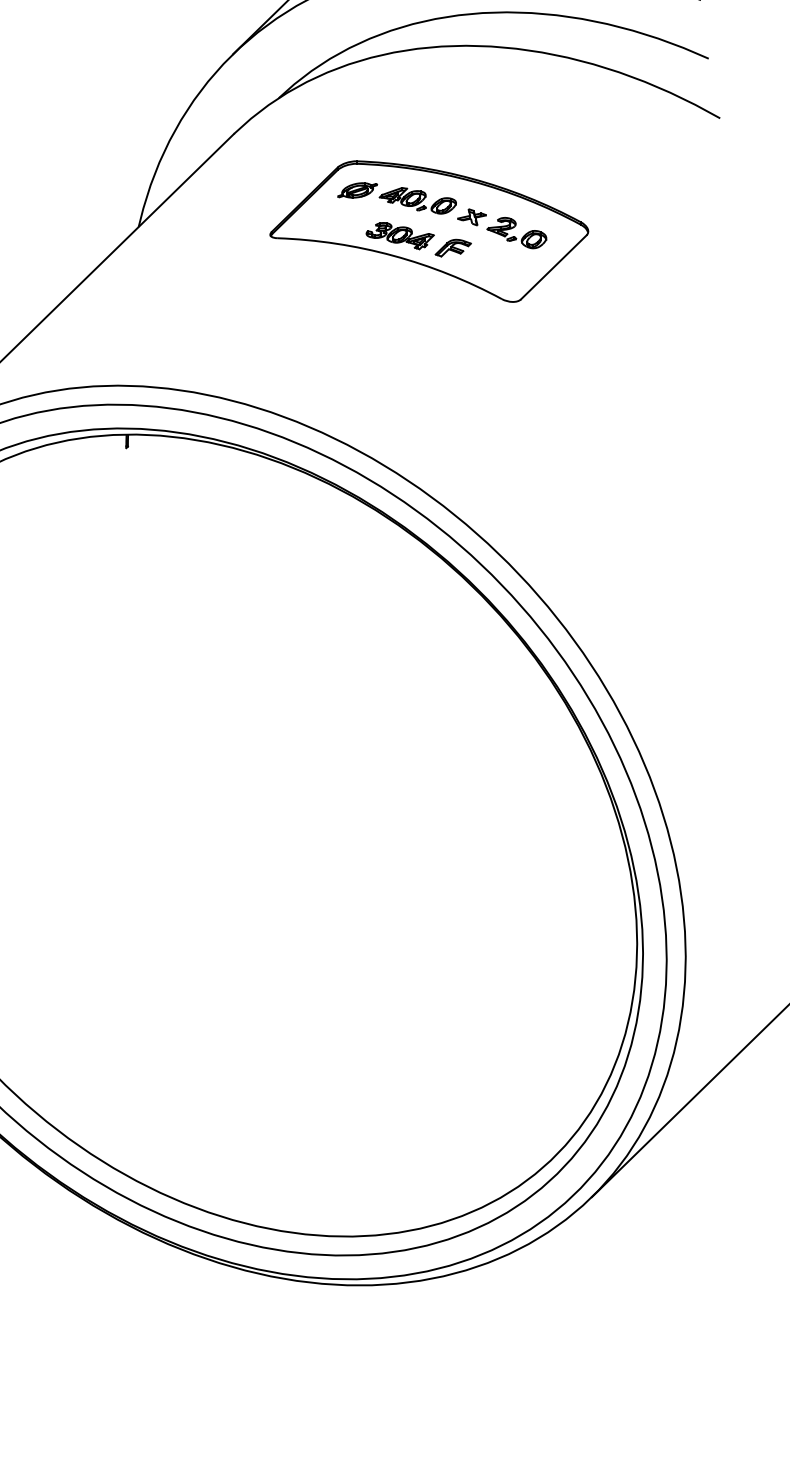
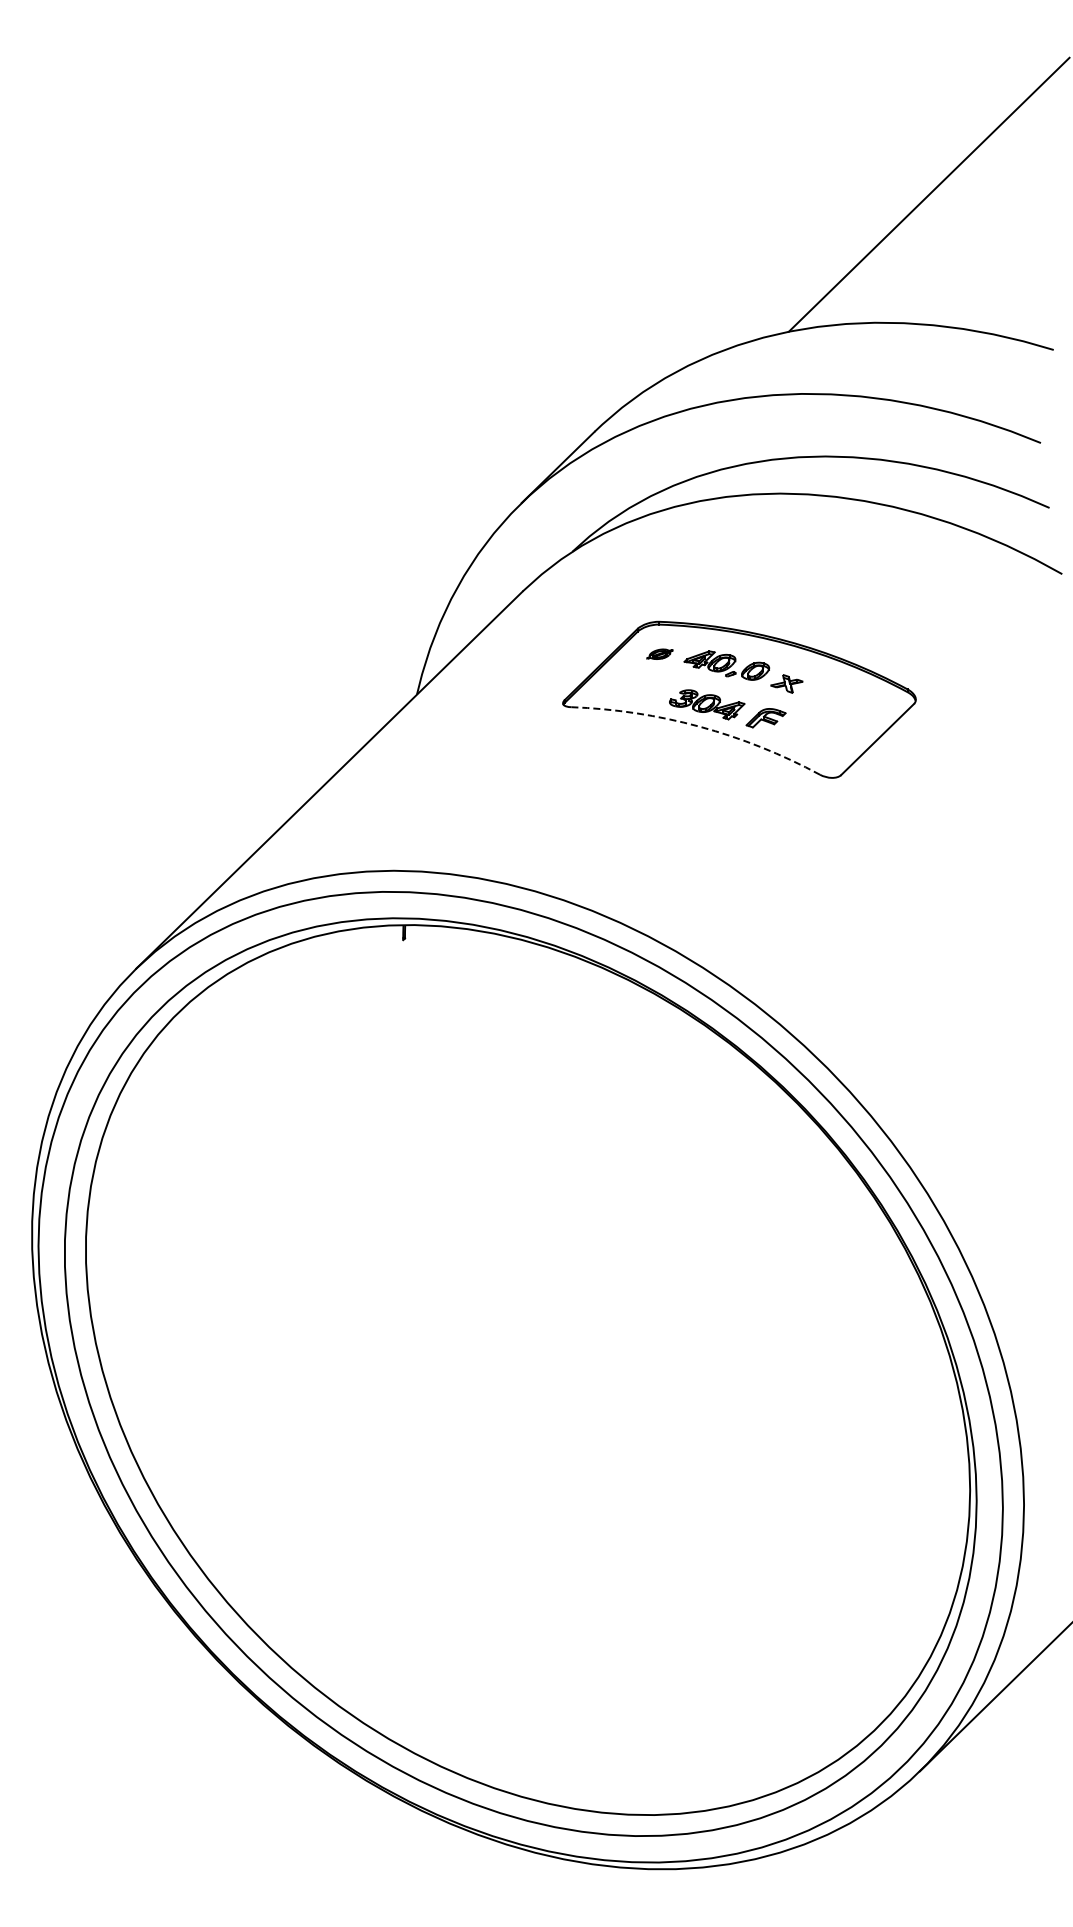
part: (357, 190) -> (659, 654), size x0.6
part: (516, 233) -> (836, 701), removed
arc: (393, 255) -> (699, 726), solid -> dashed

